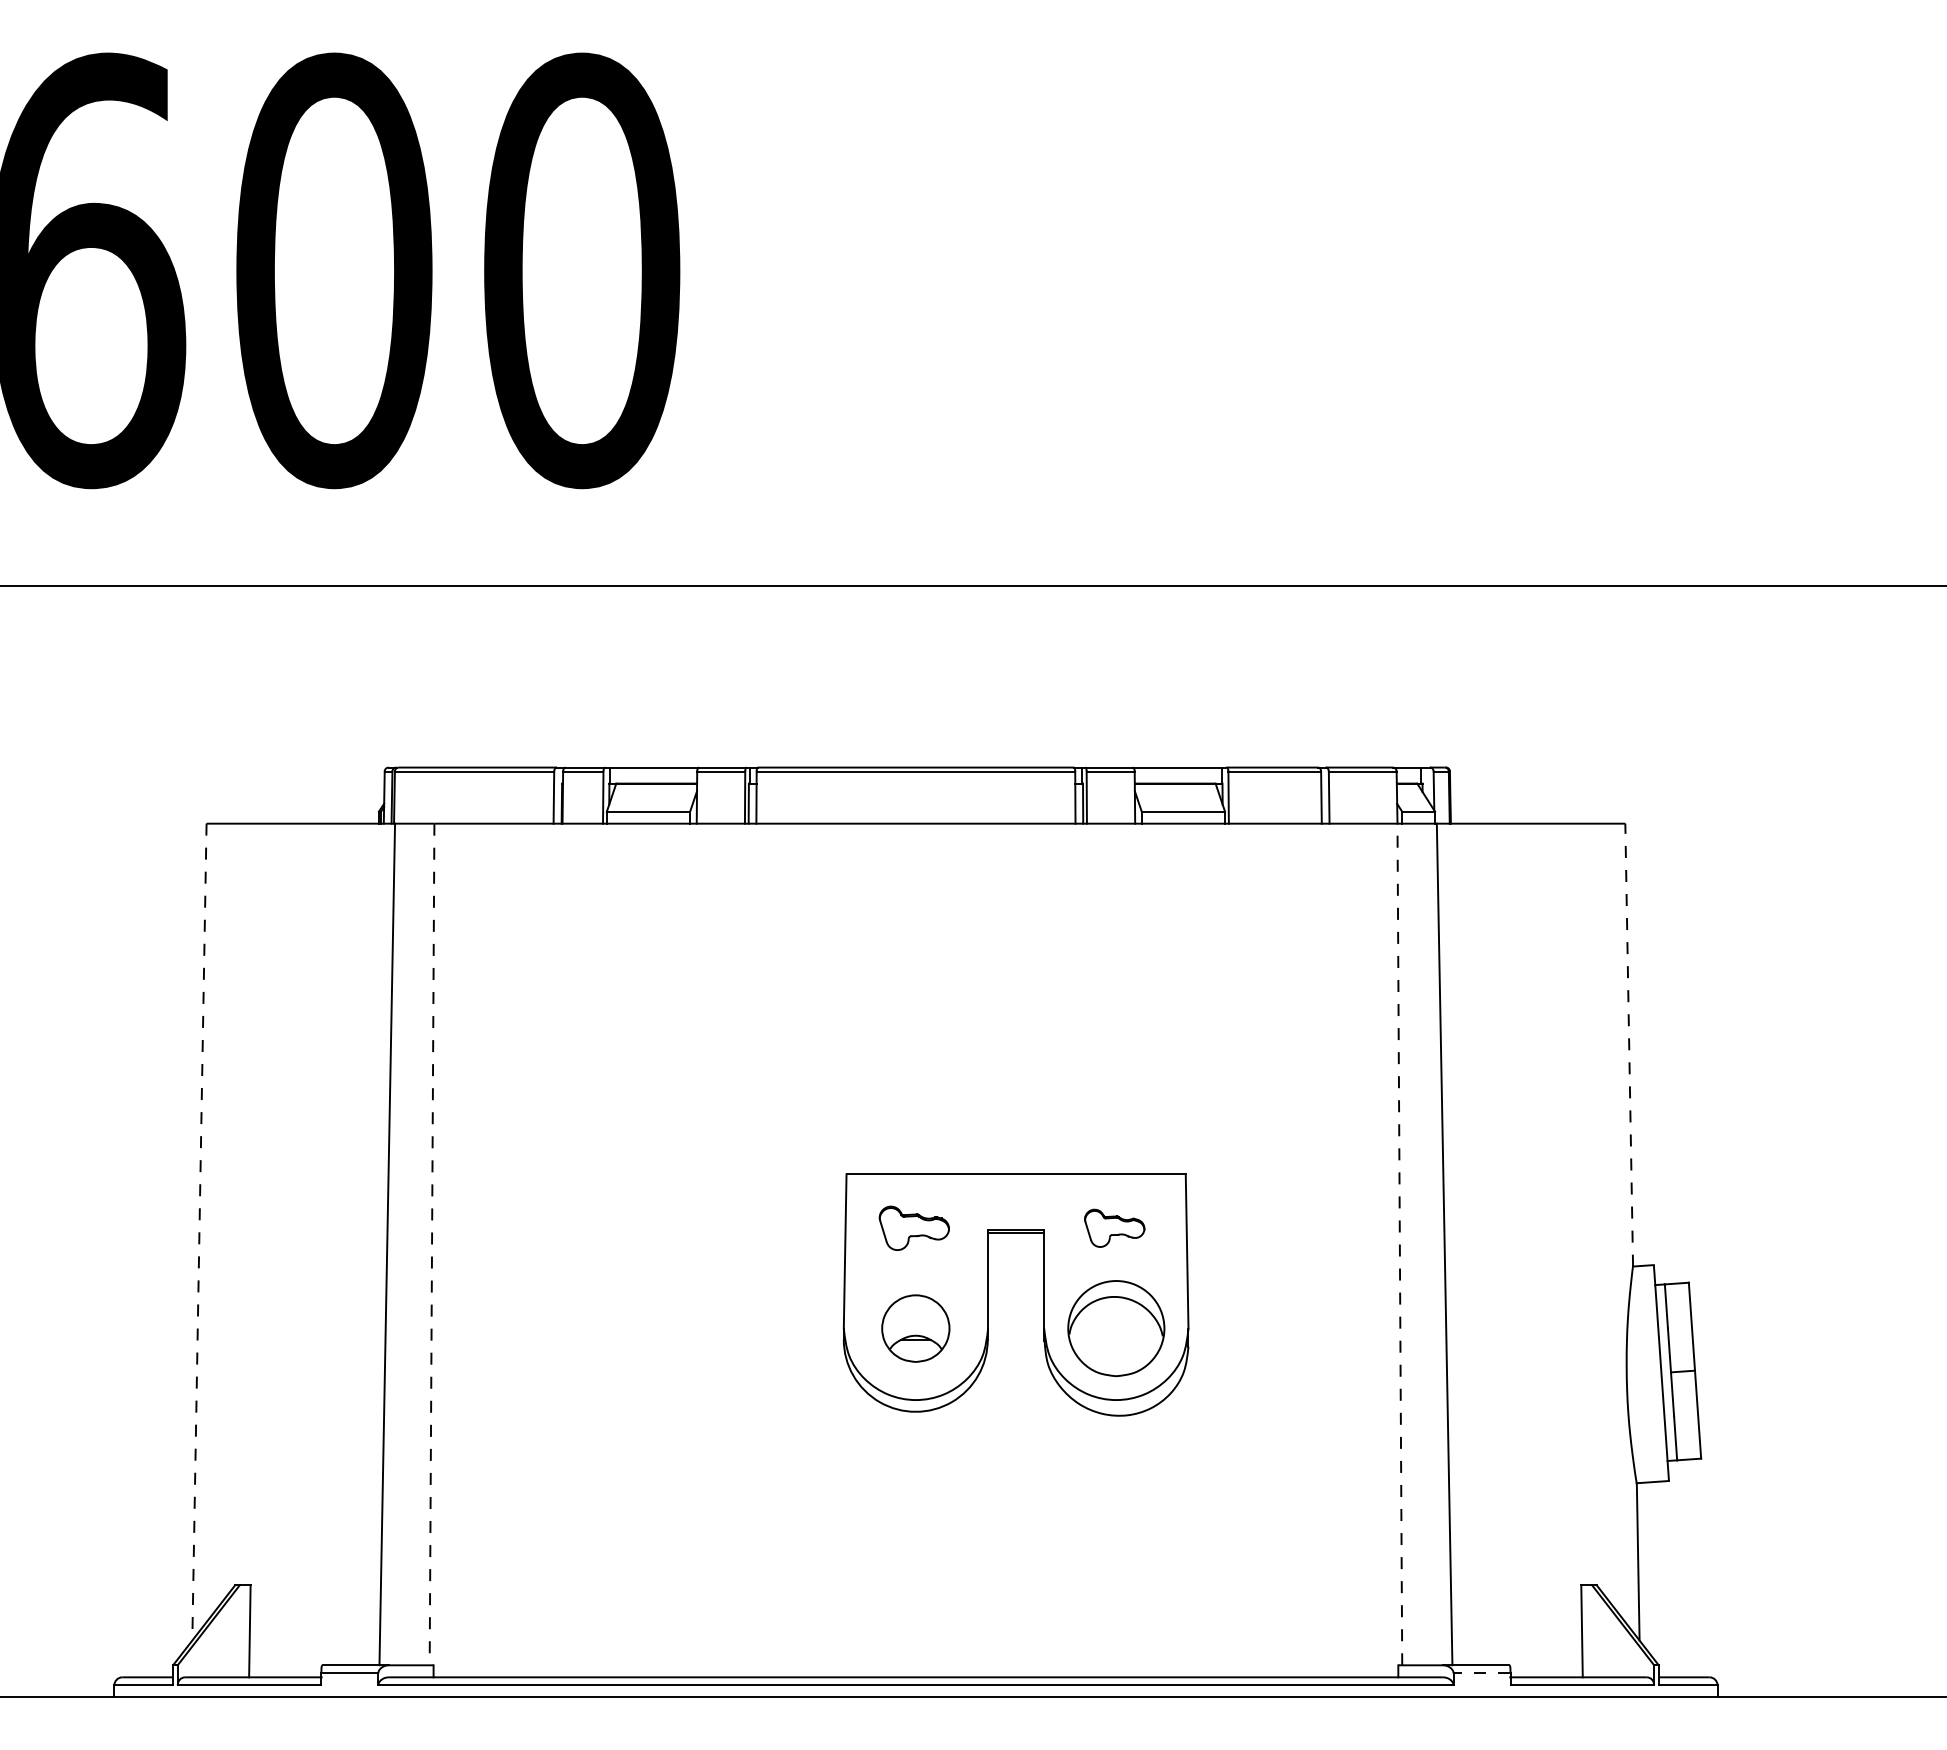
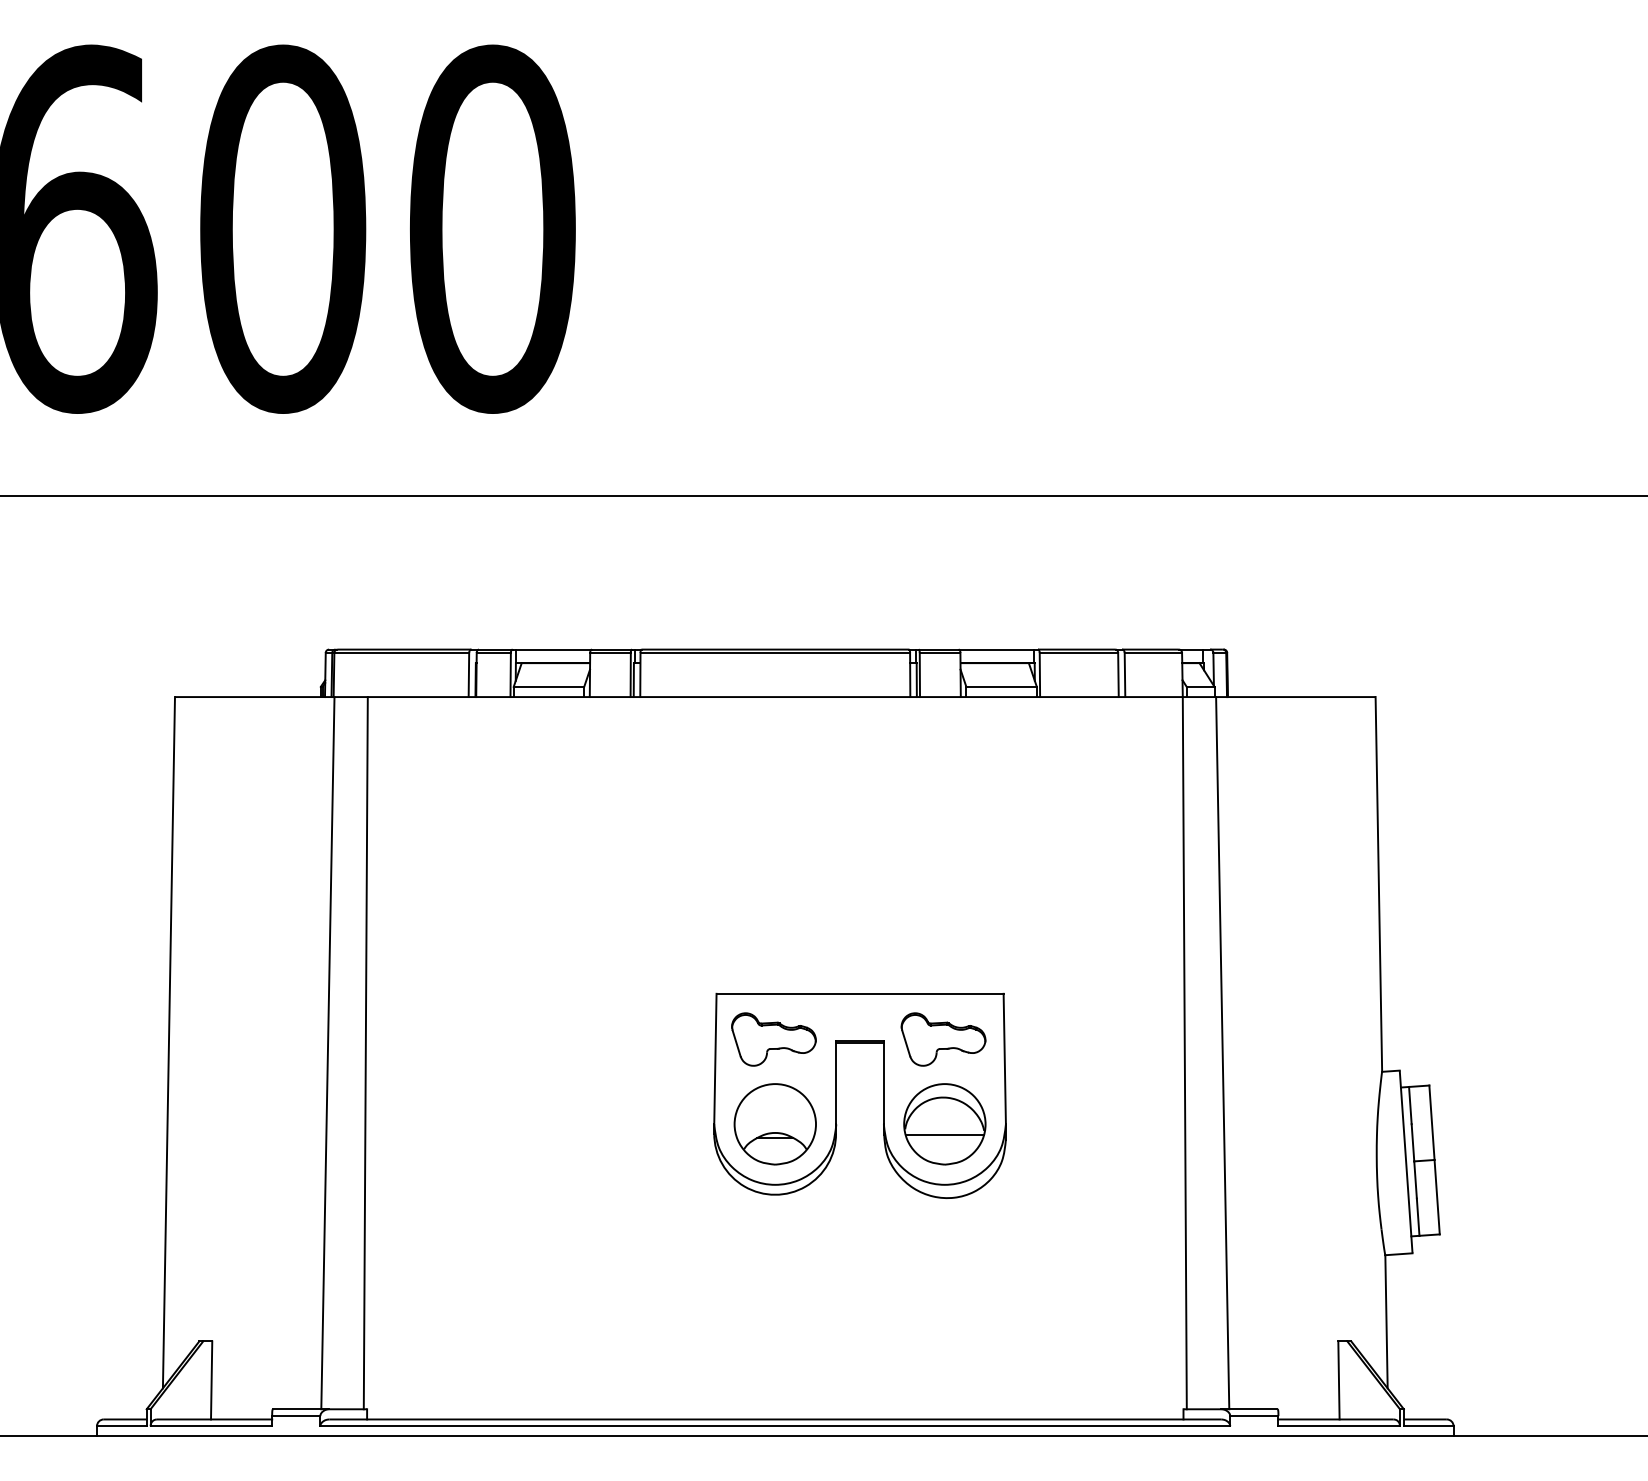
line: (1628, 1045) -> (1378, 884), dashed -> solid
part: (913, 1228) -> (773, 1039), size x1.43
part: (1114, 1228) -> (943, 1039), size x1.67
line: (198, 1231) -> (168, 1042), dashed -> solid
line: (1399, 1243) -> (1184, 1052), dashed -> solid
line: (431, 1244) -> (365, 1053), dashed -> solid
part: (915, 1328) -> (774, 1124), size x1.43
line: (1115, 1341) -> (944, 1135), added
line: (1481, 1673) -> (1253, 1416), dashed -> solid

